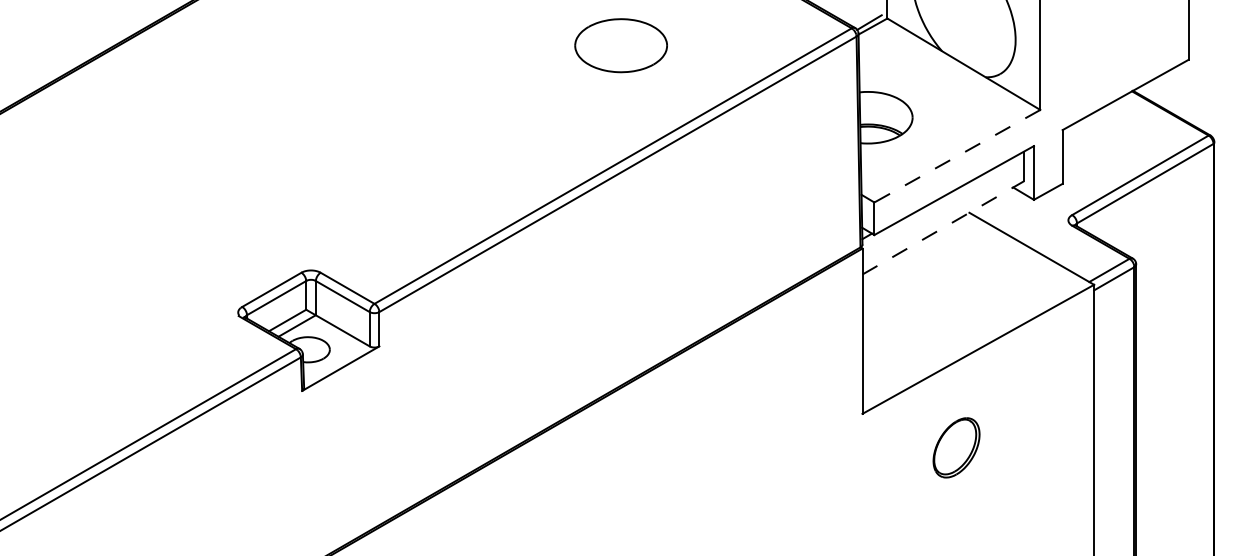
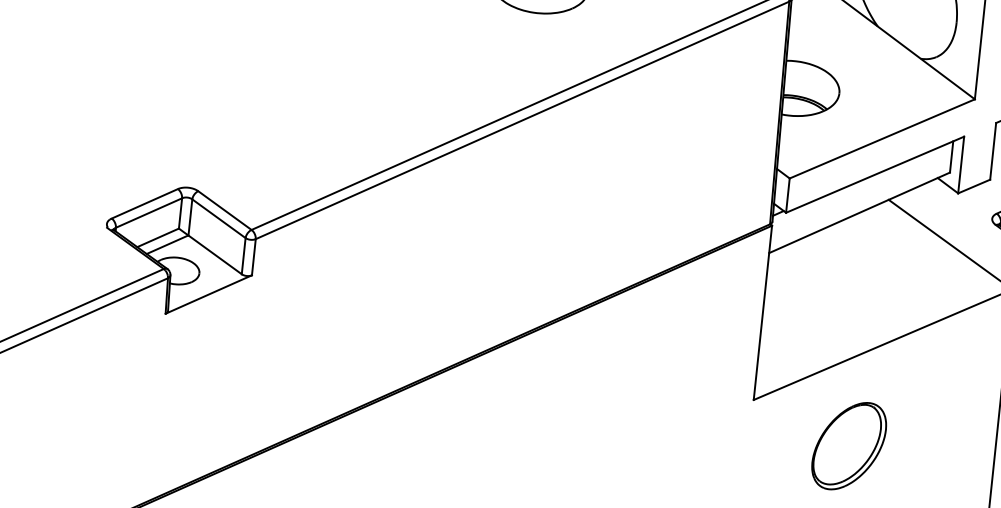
line: (956, 156) -> (881, 139), dashed -> solid
line: (943, 227) -> (859, 212), dashed -> solid
part: (956, 447) -> (849, 445), size x1.43

